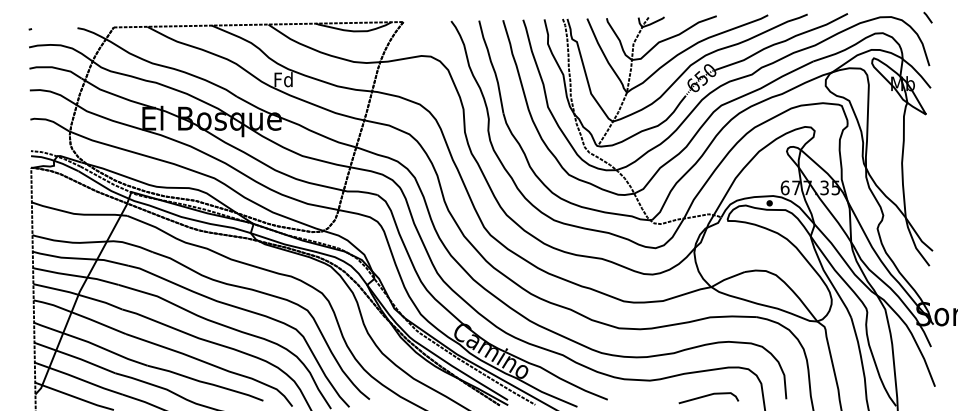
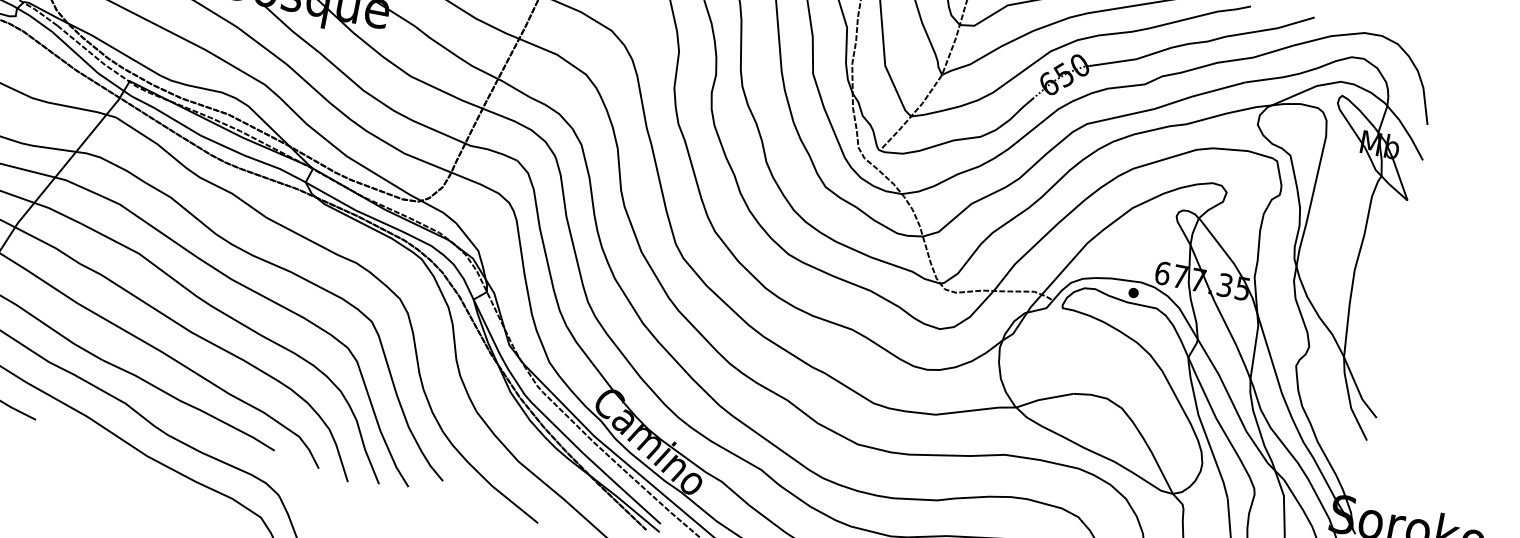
line: (927, 17) -> (1439, 47), removed

